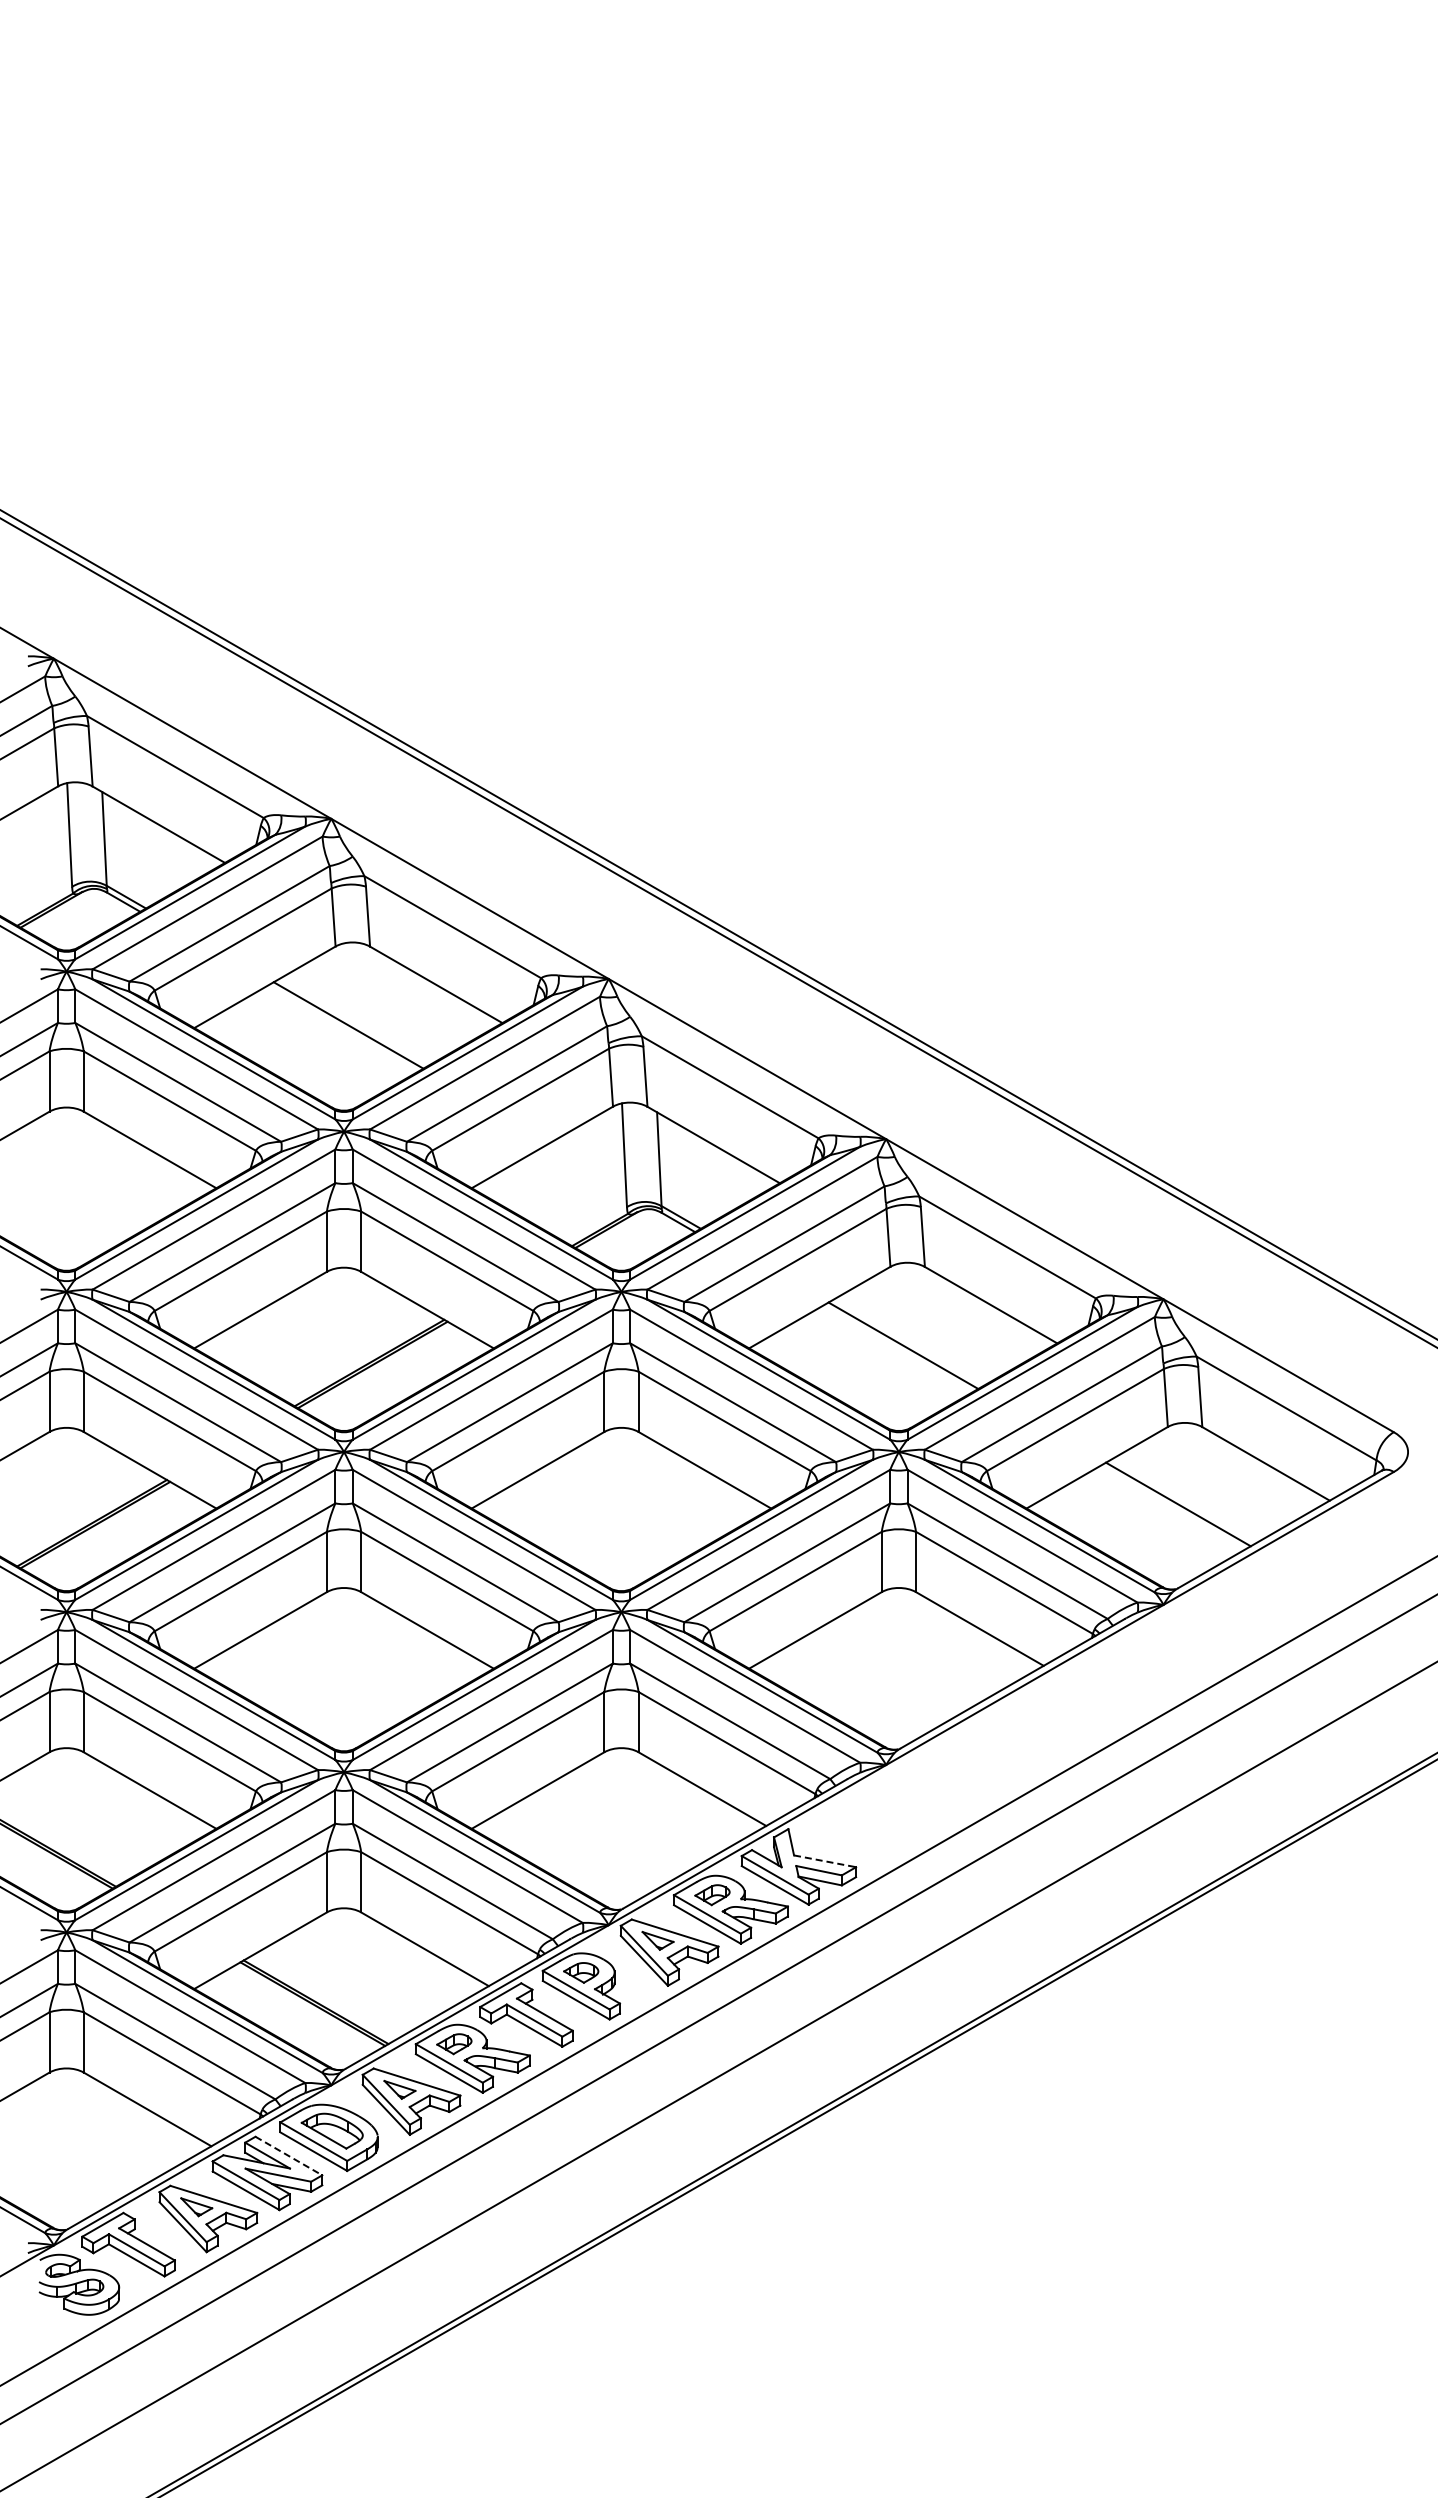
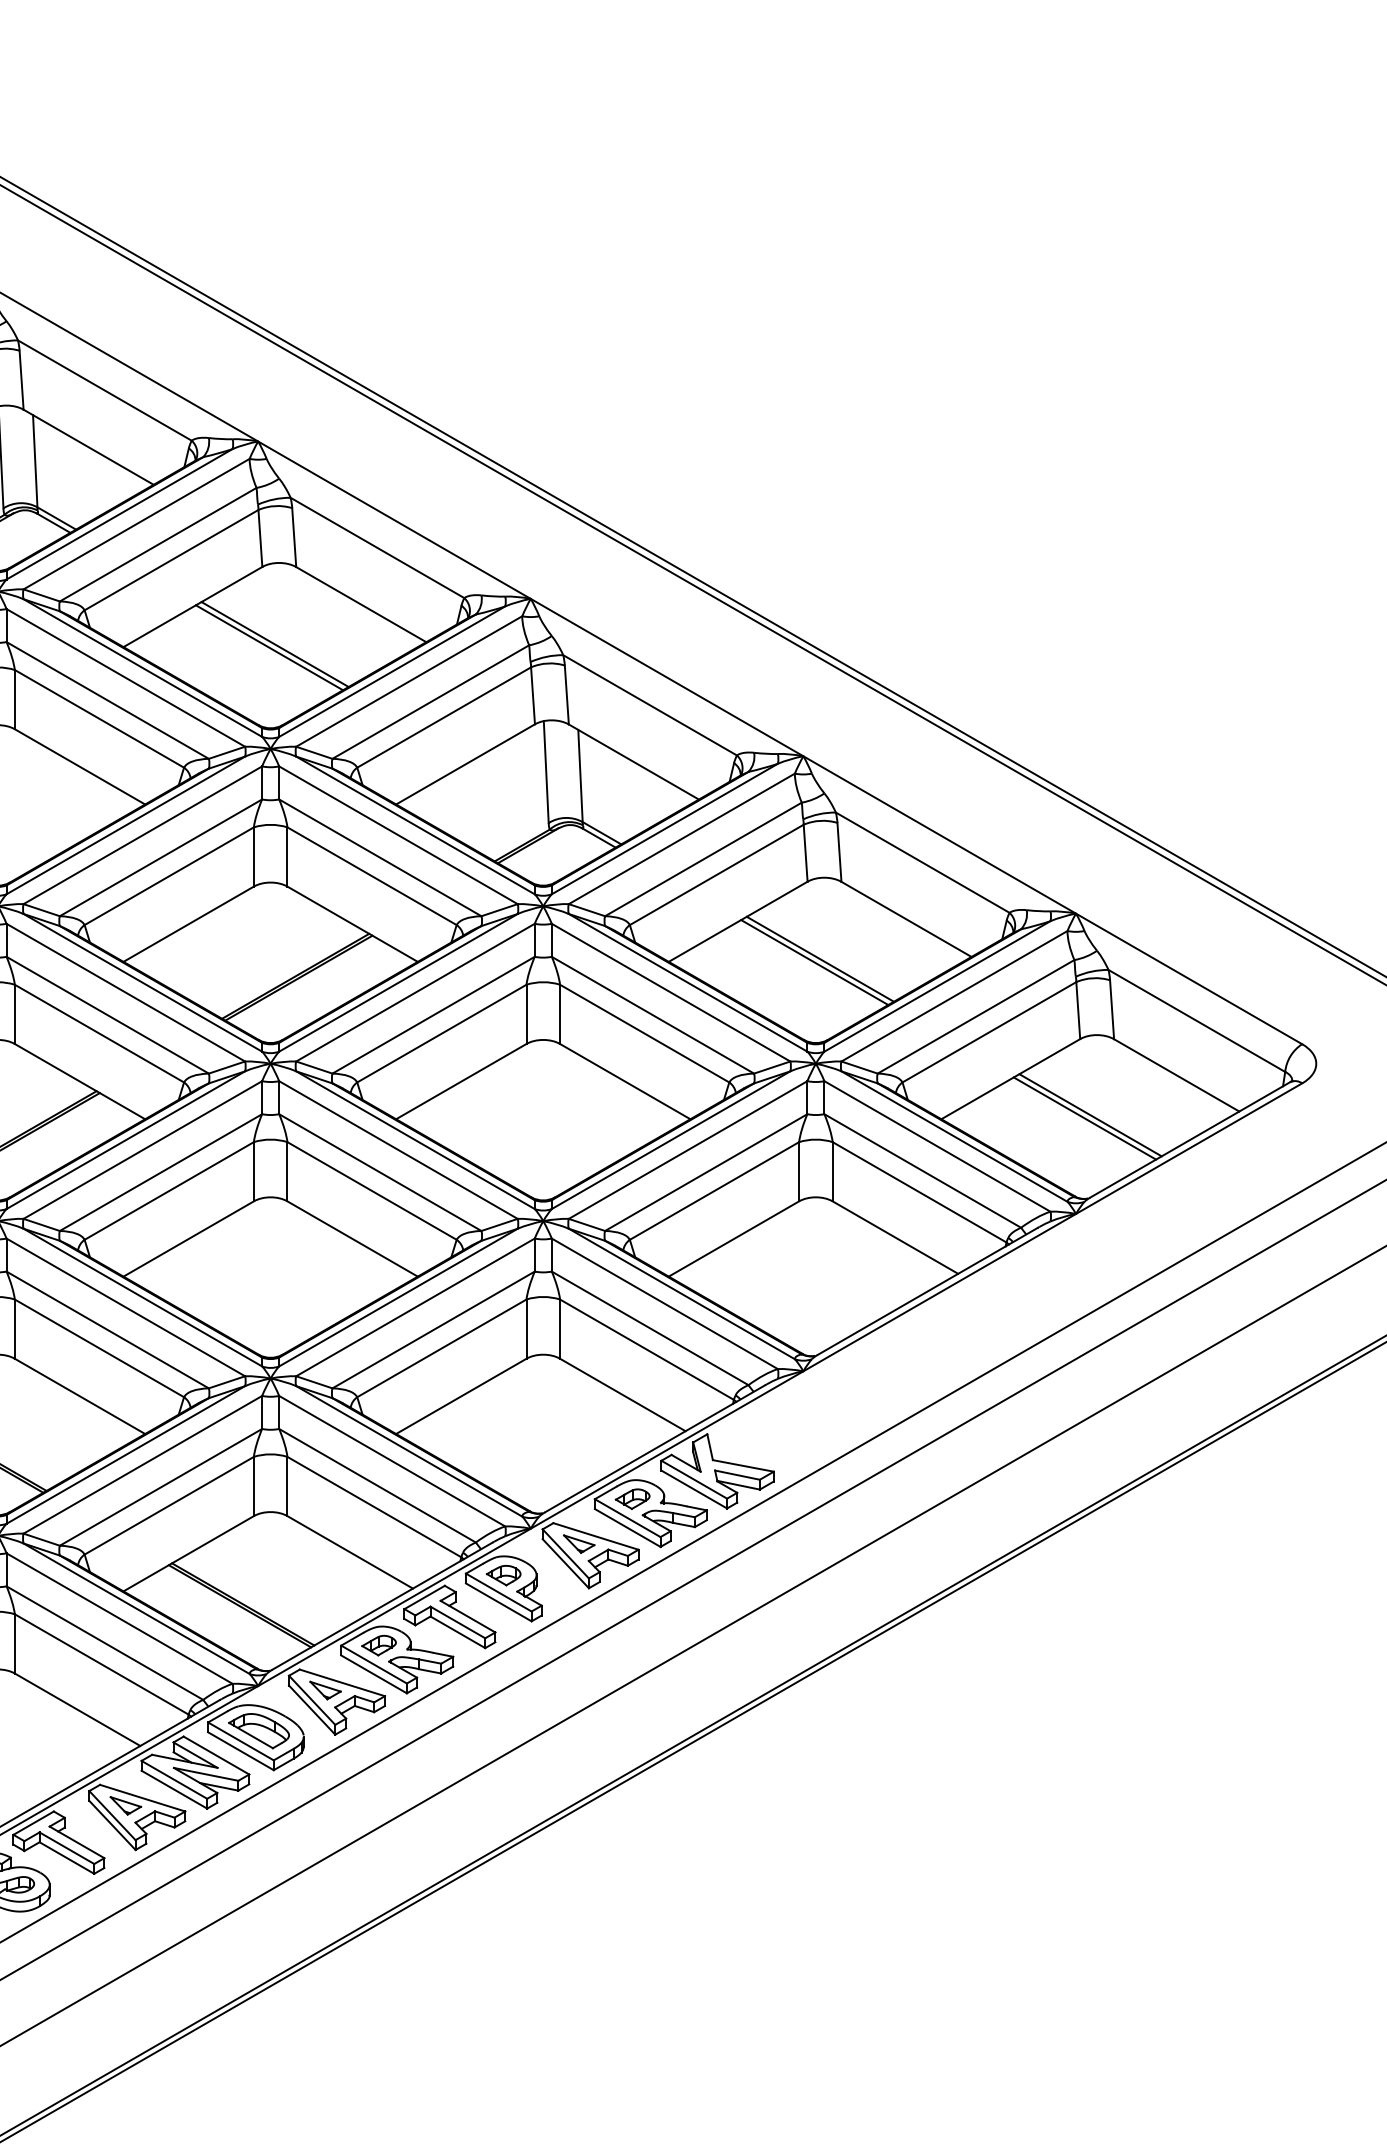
line: (342, 1028) -> (269, 647), added
line: (897, 1348) -> (814, 961), added
line: (1172, 1507) -> (1084, 1118), added
line: (825, 1861) -> (743, 1466), dashed -> solid
line: (288, 2156) -> (216, 1756), dashed -> solid

